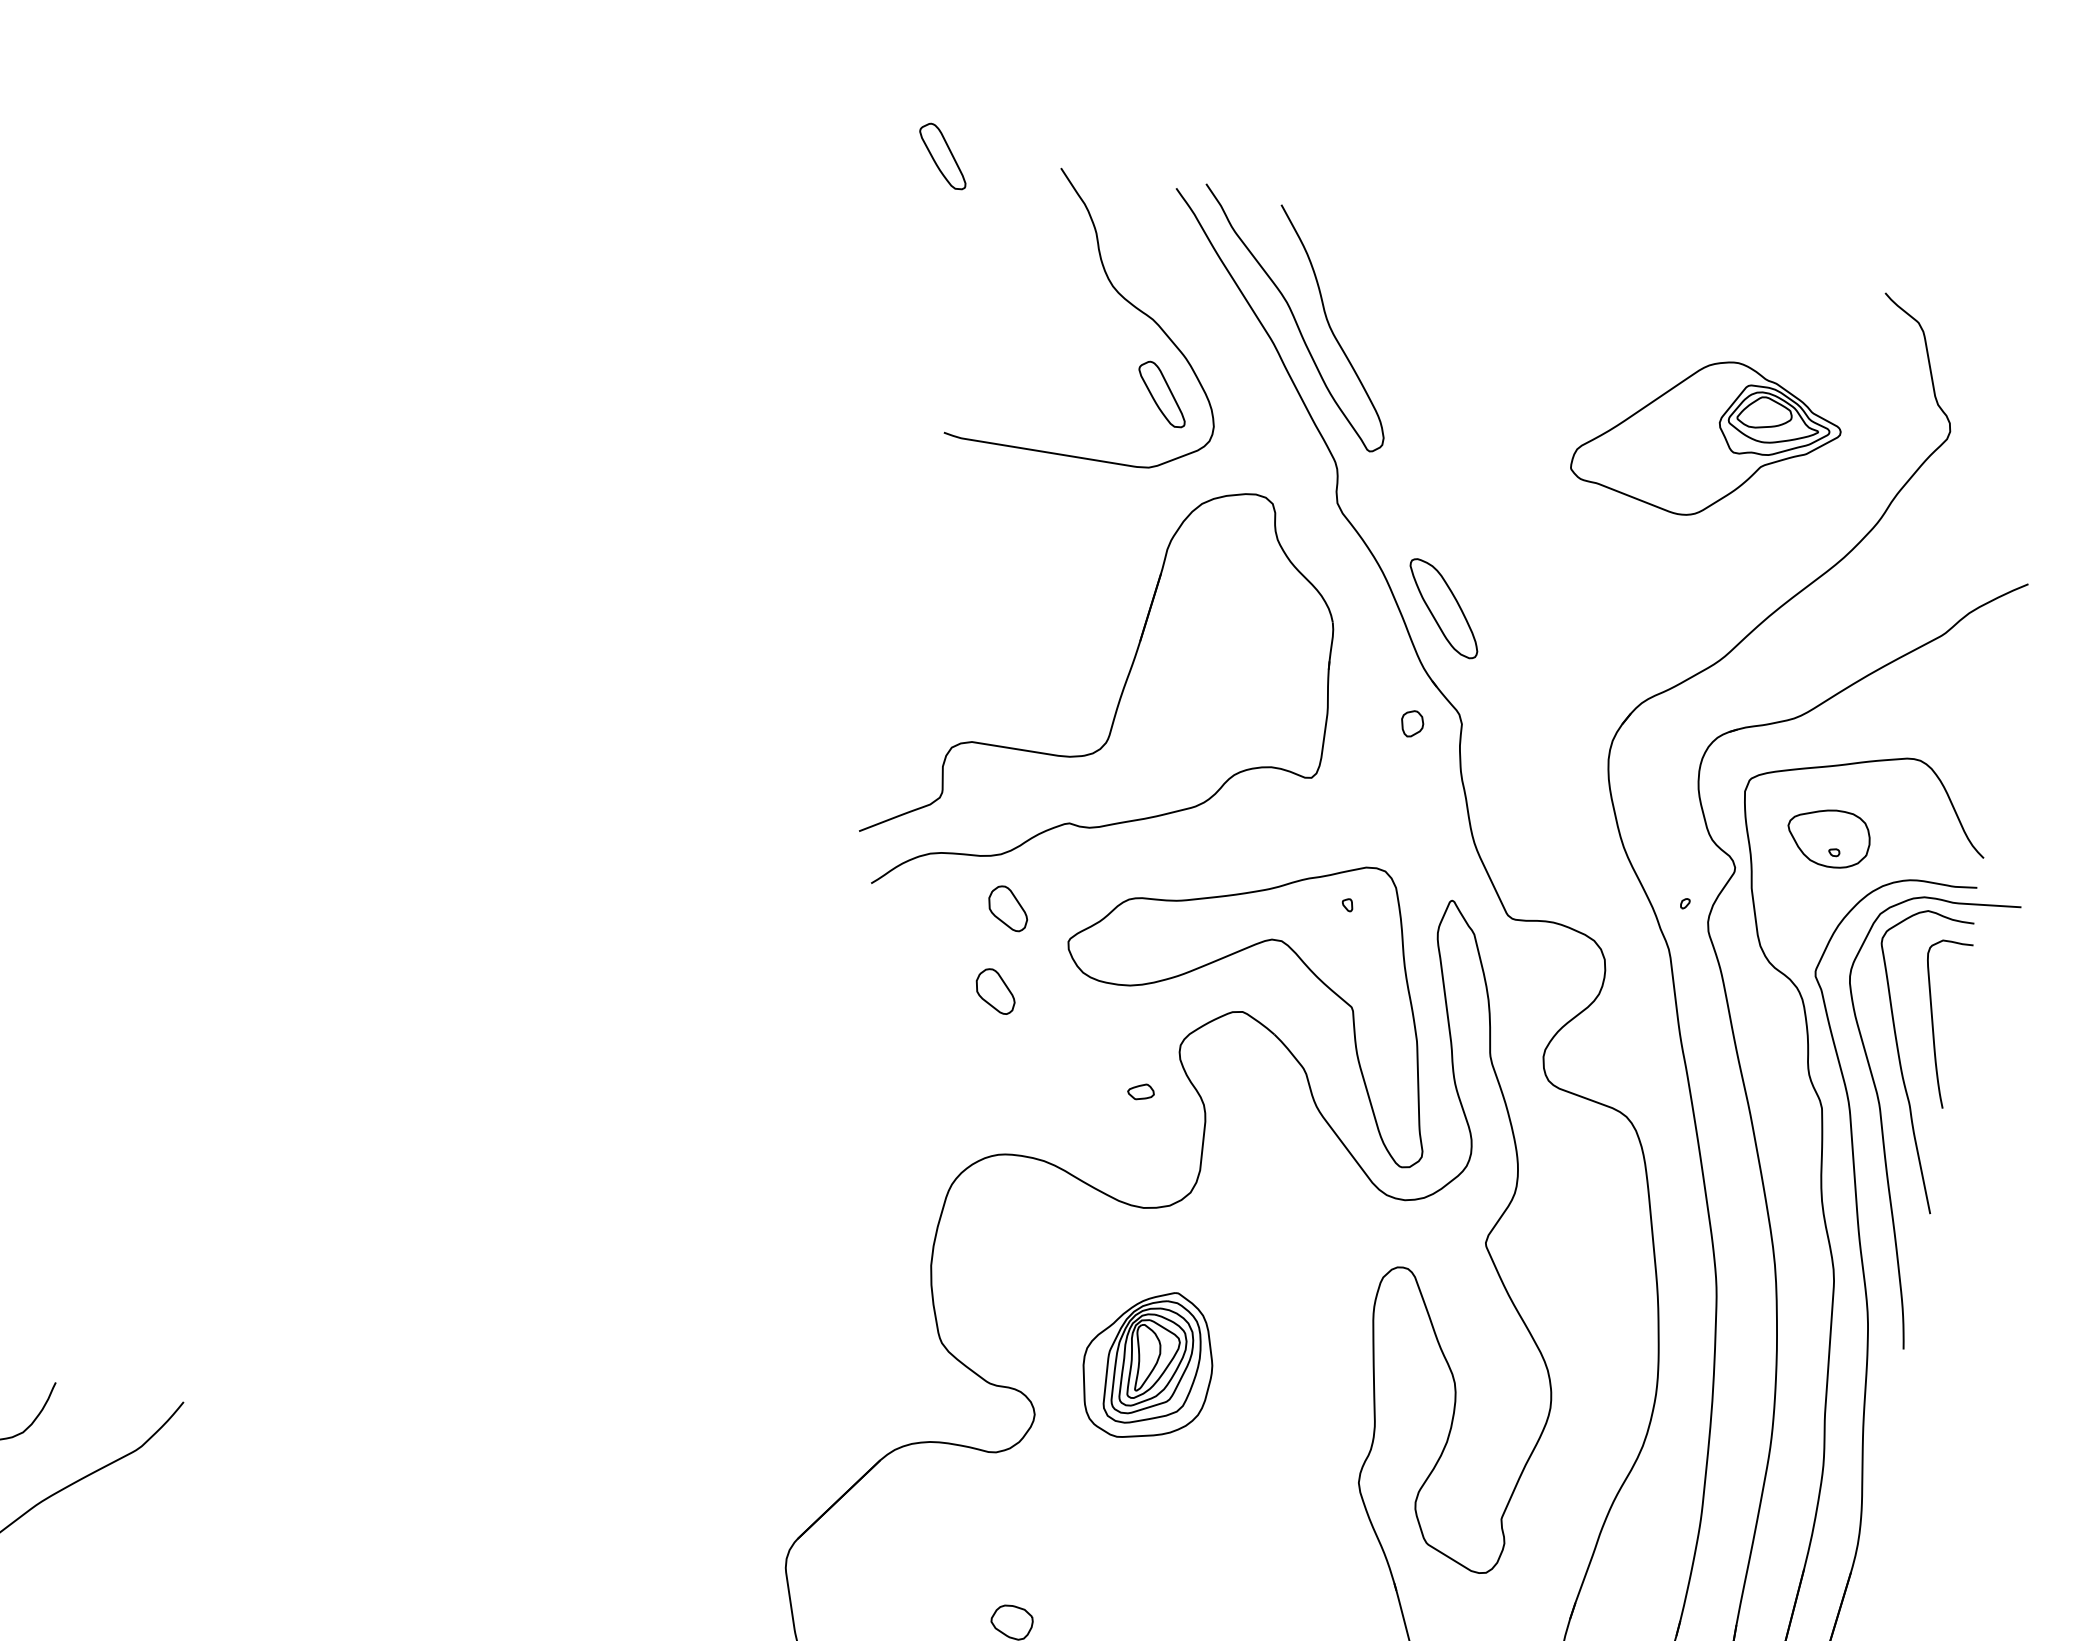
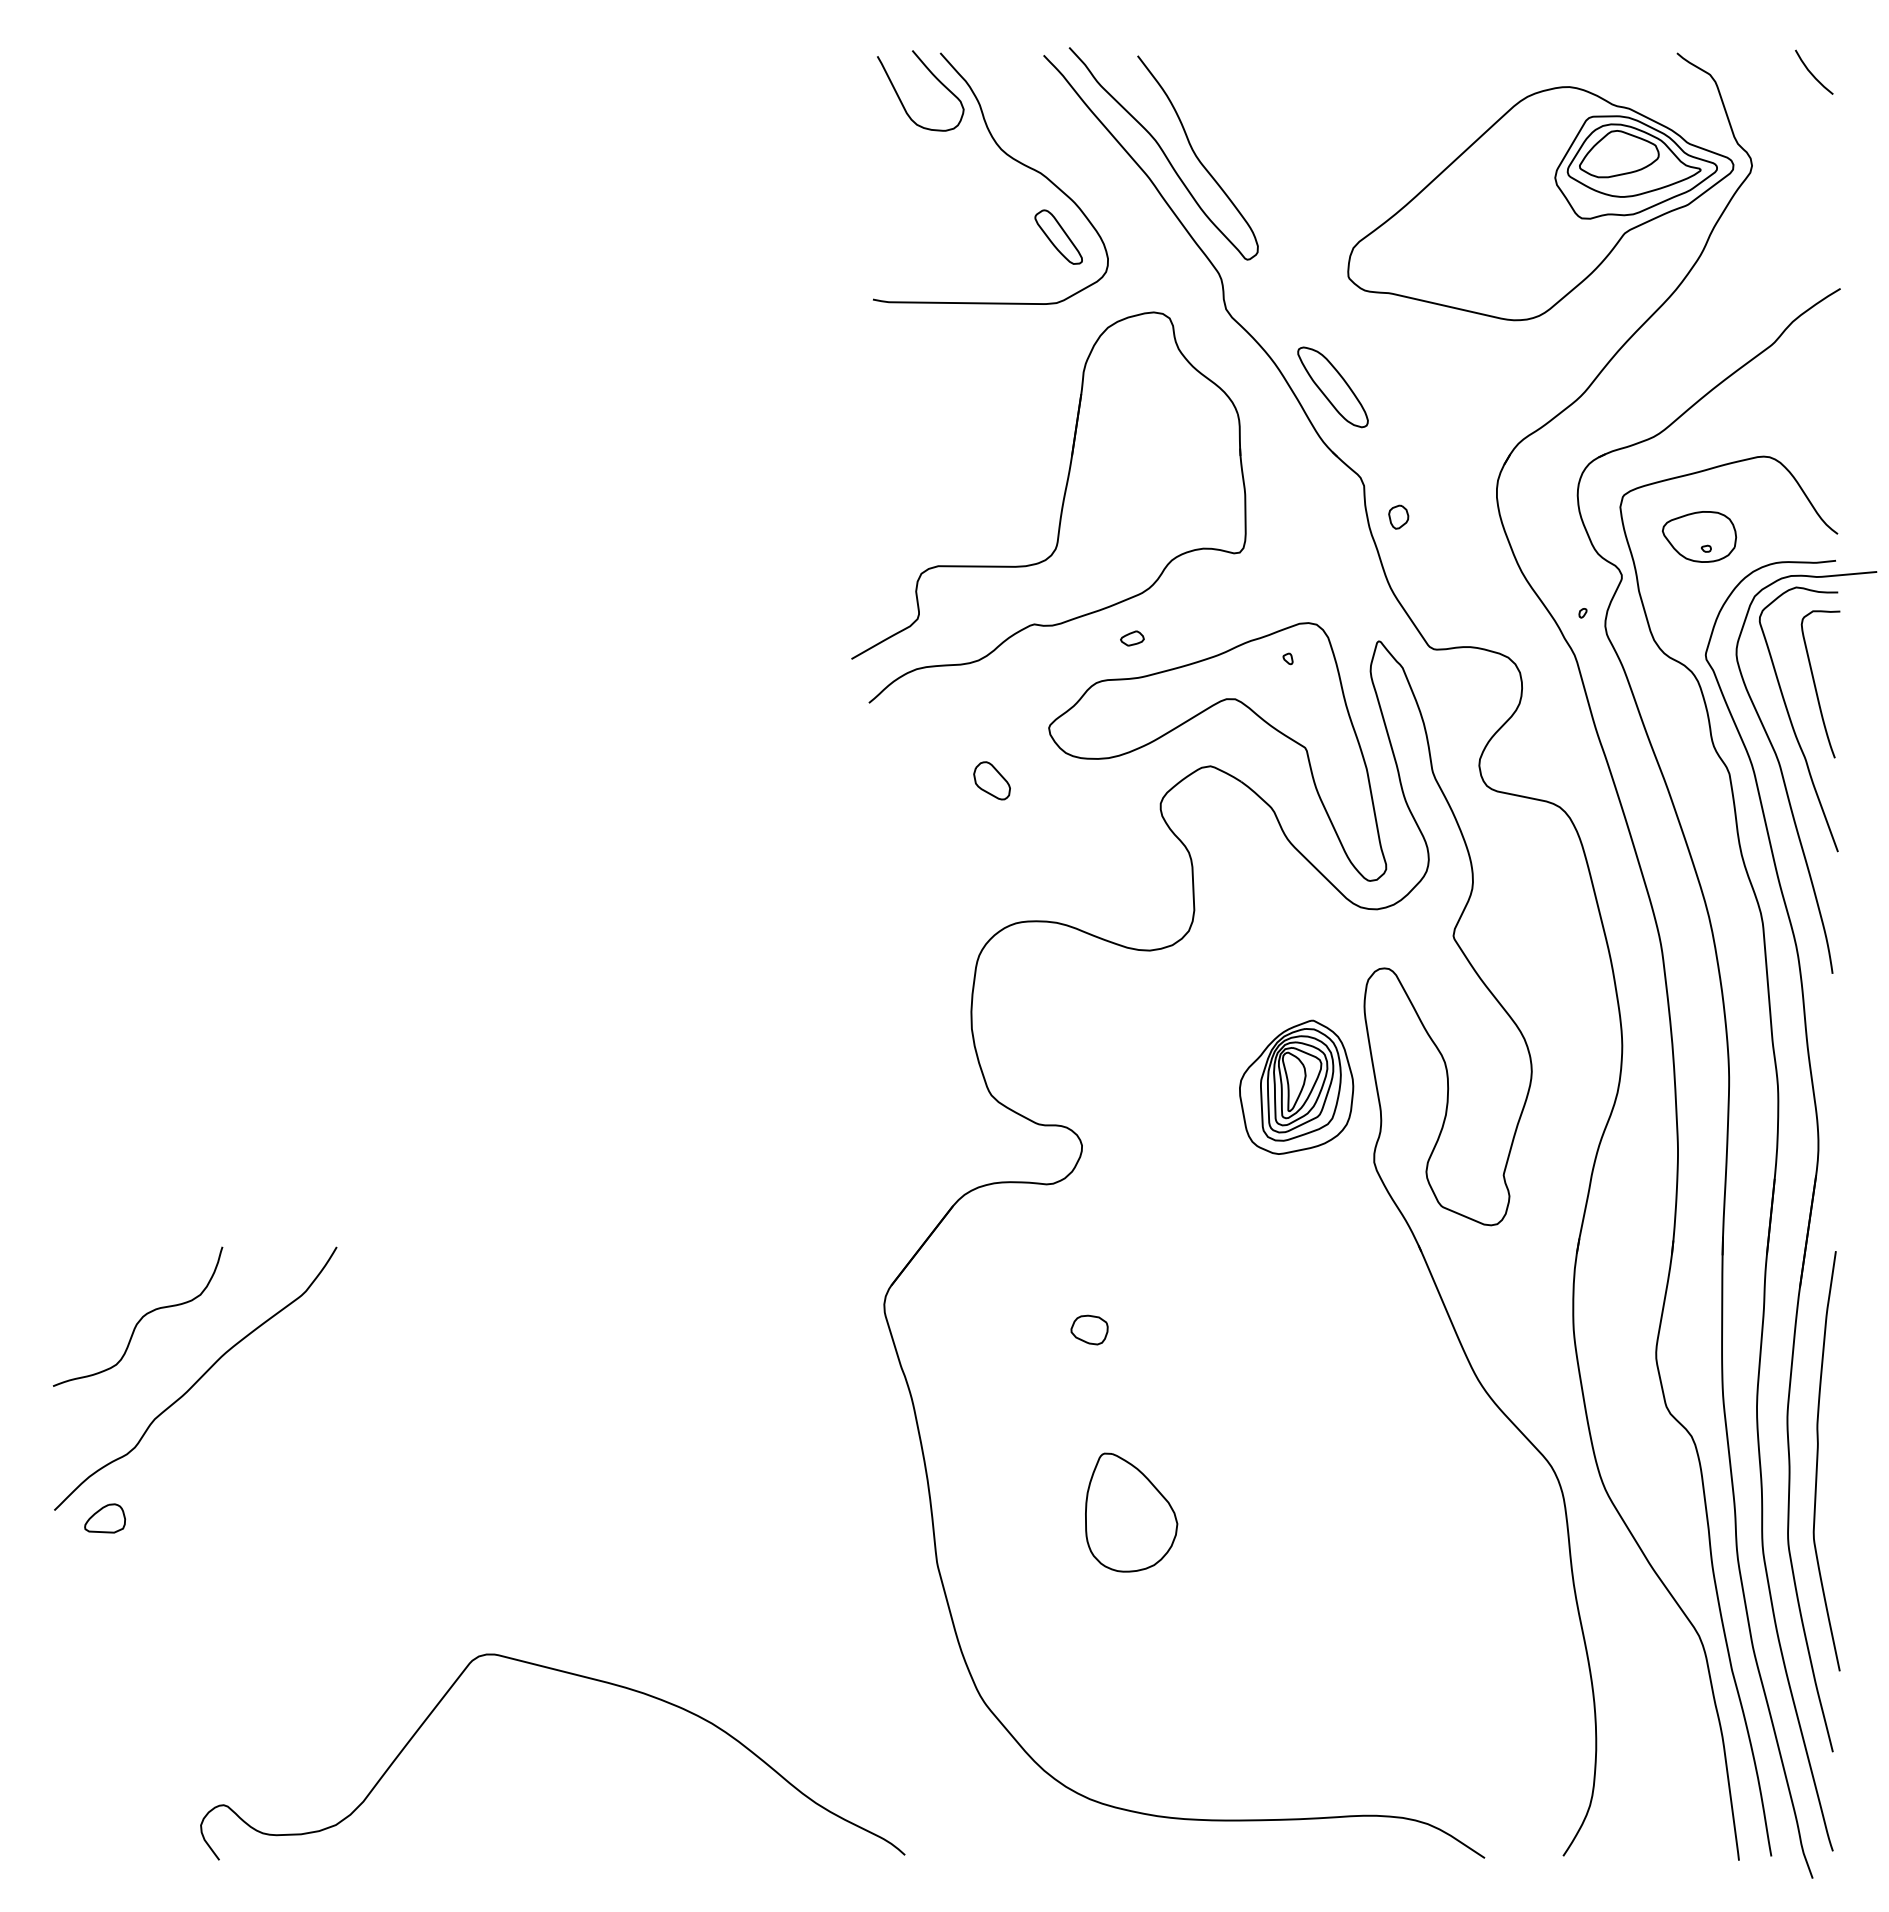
part: (942, 155) -> (835, 57), removed
curve: (1049, 193) -> (933, 76), added
curve: (2033, 338) -> (1812, 73), added
part: (1707, 438) -> (1540, 203), size x1.67
part: (1412, 723) -> (1398, 516), moved
part: (1007, 908) -> (991, 706), removed
part: (1141, 1091) -> (1132, 638), moved
part: (1148, 1364) -> (1296, 1086), moved

